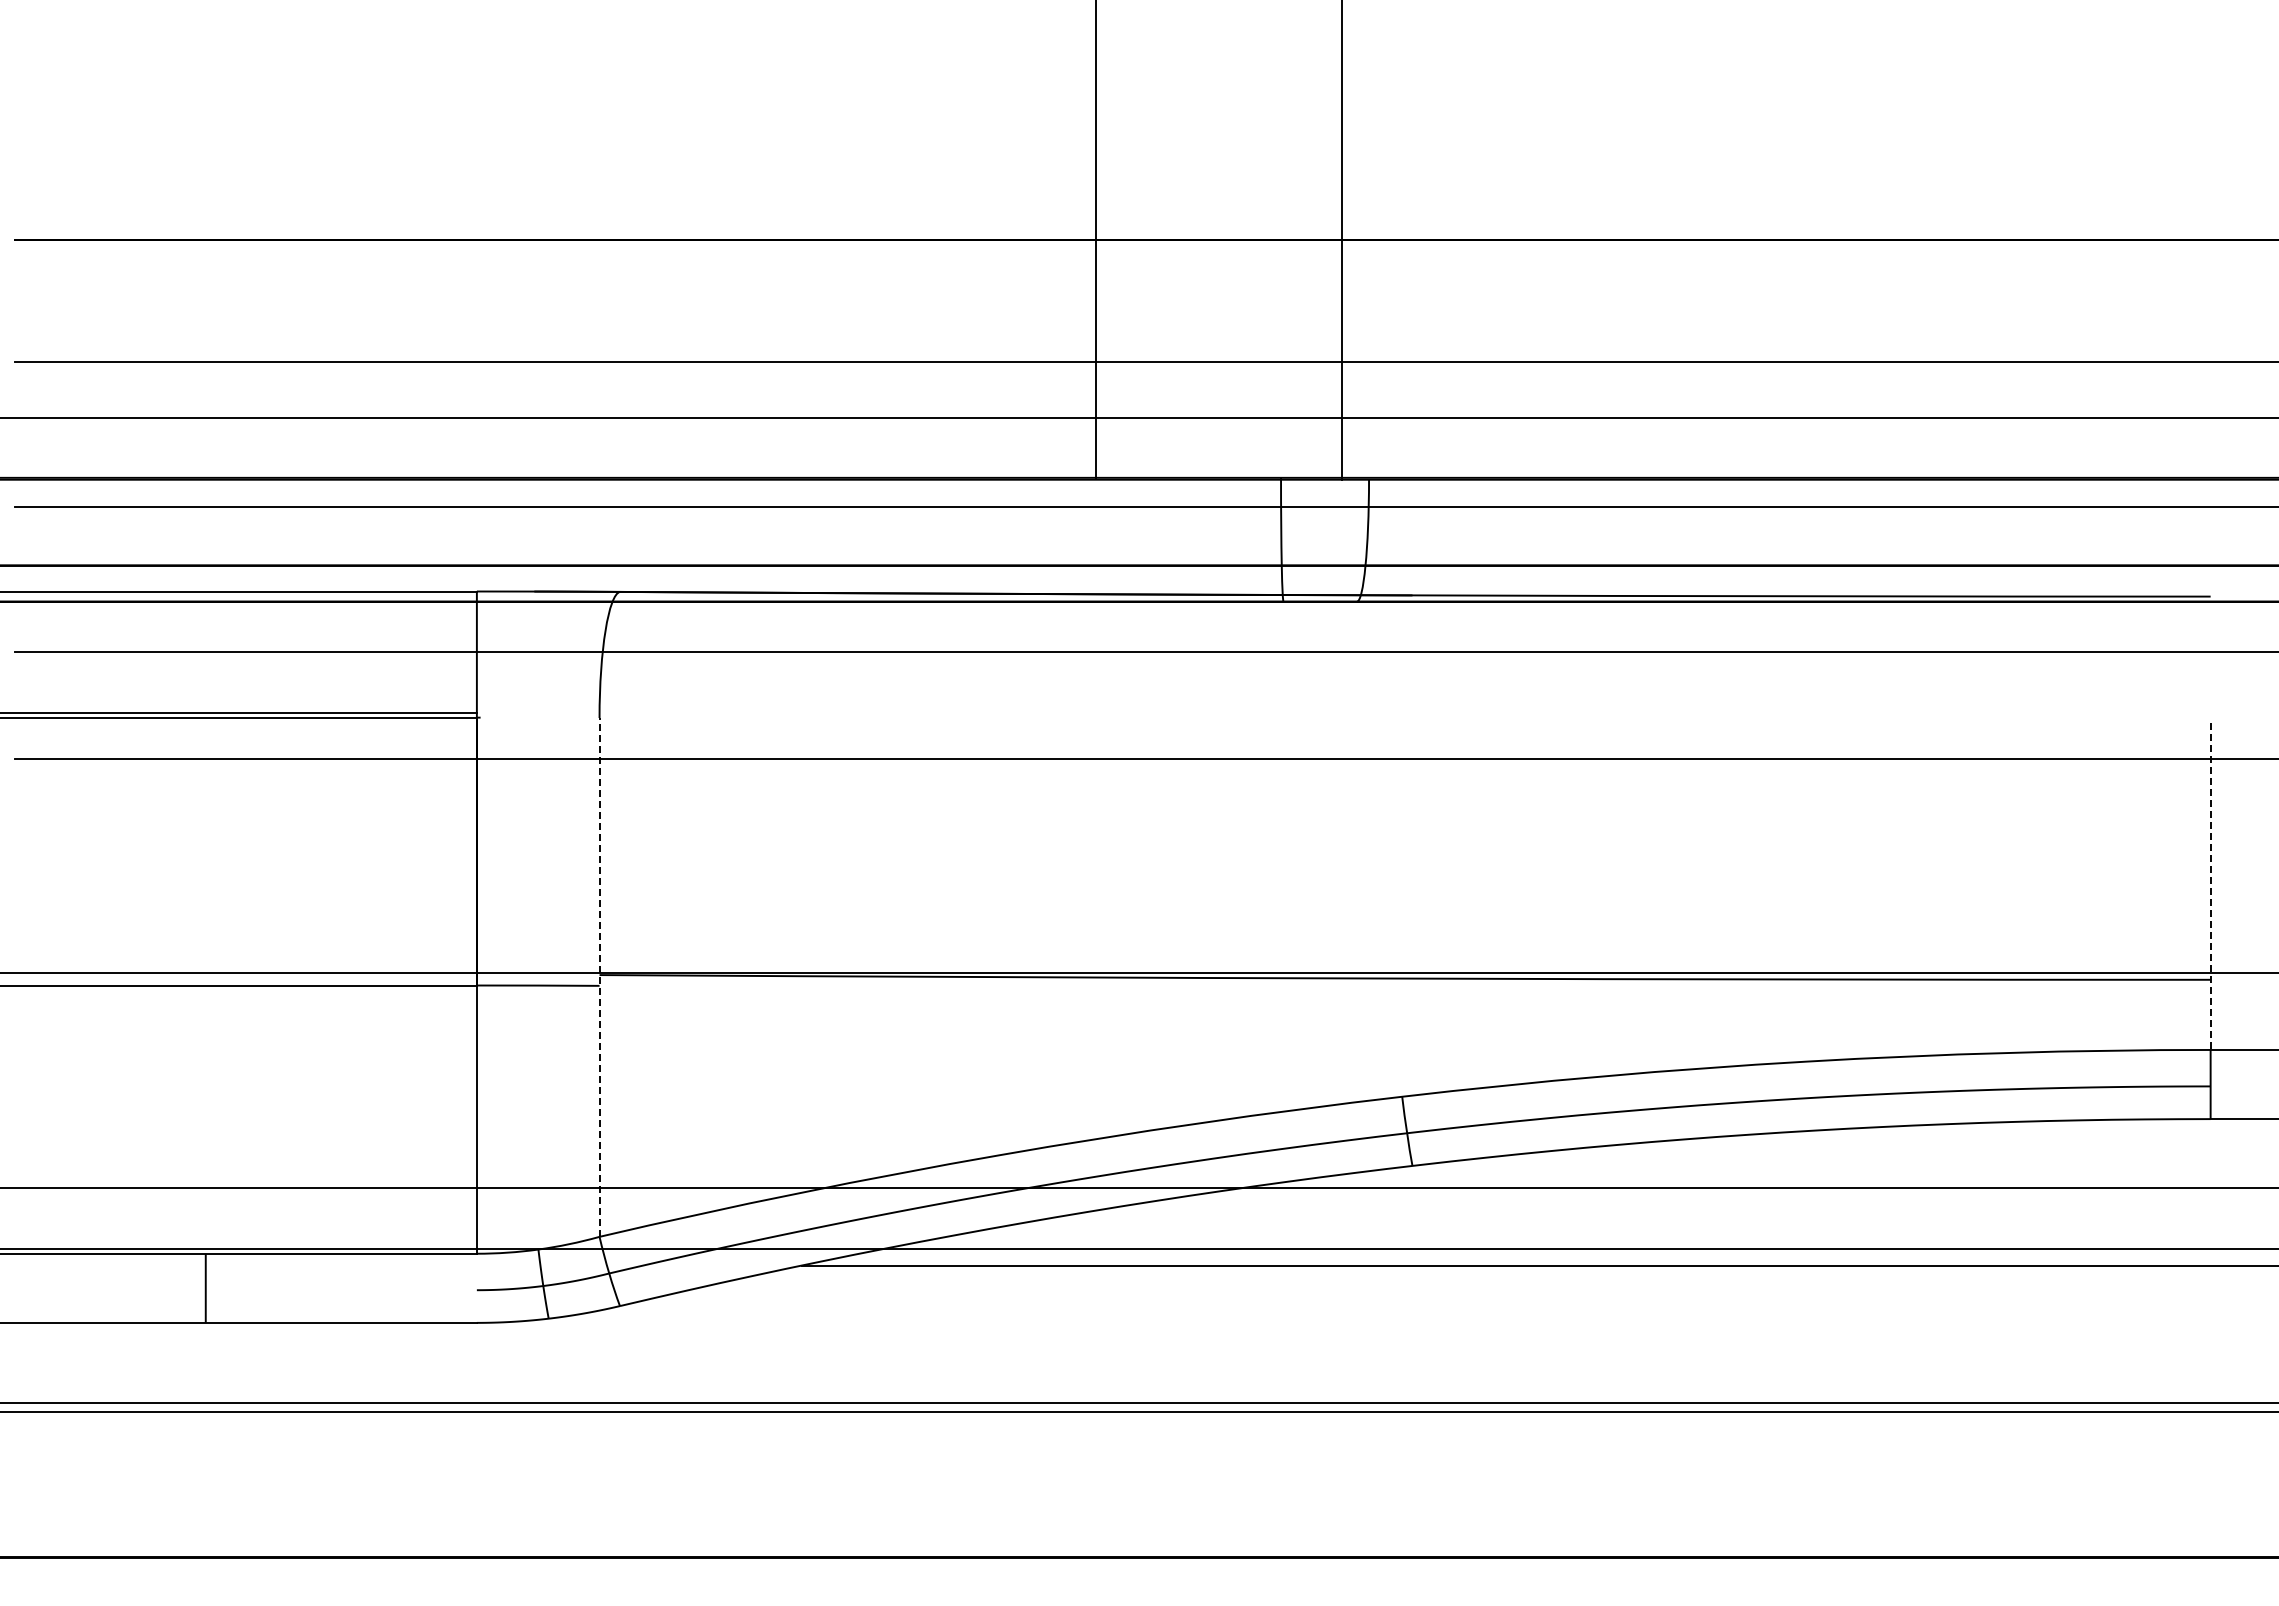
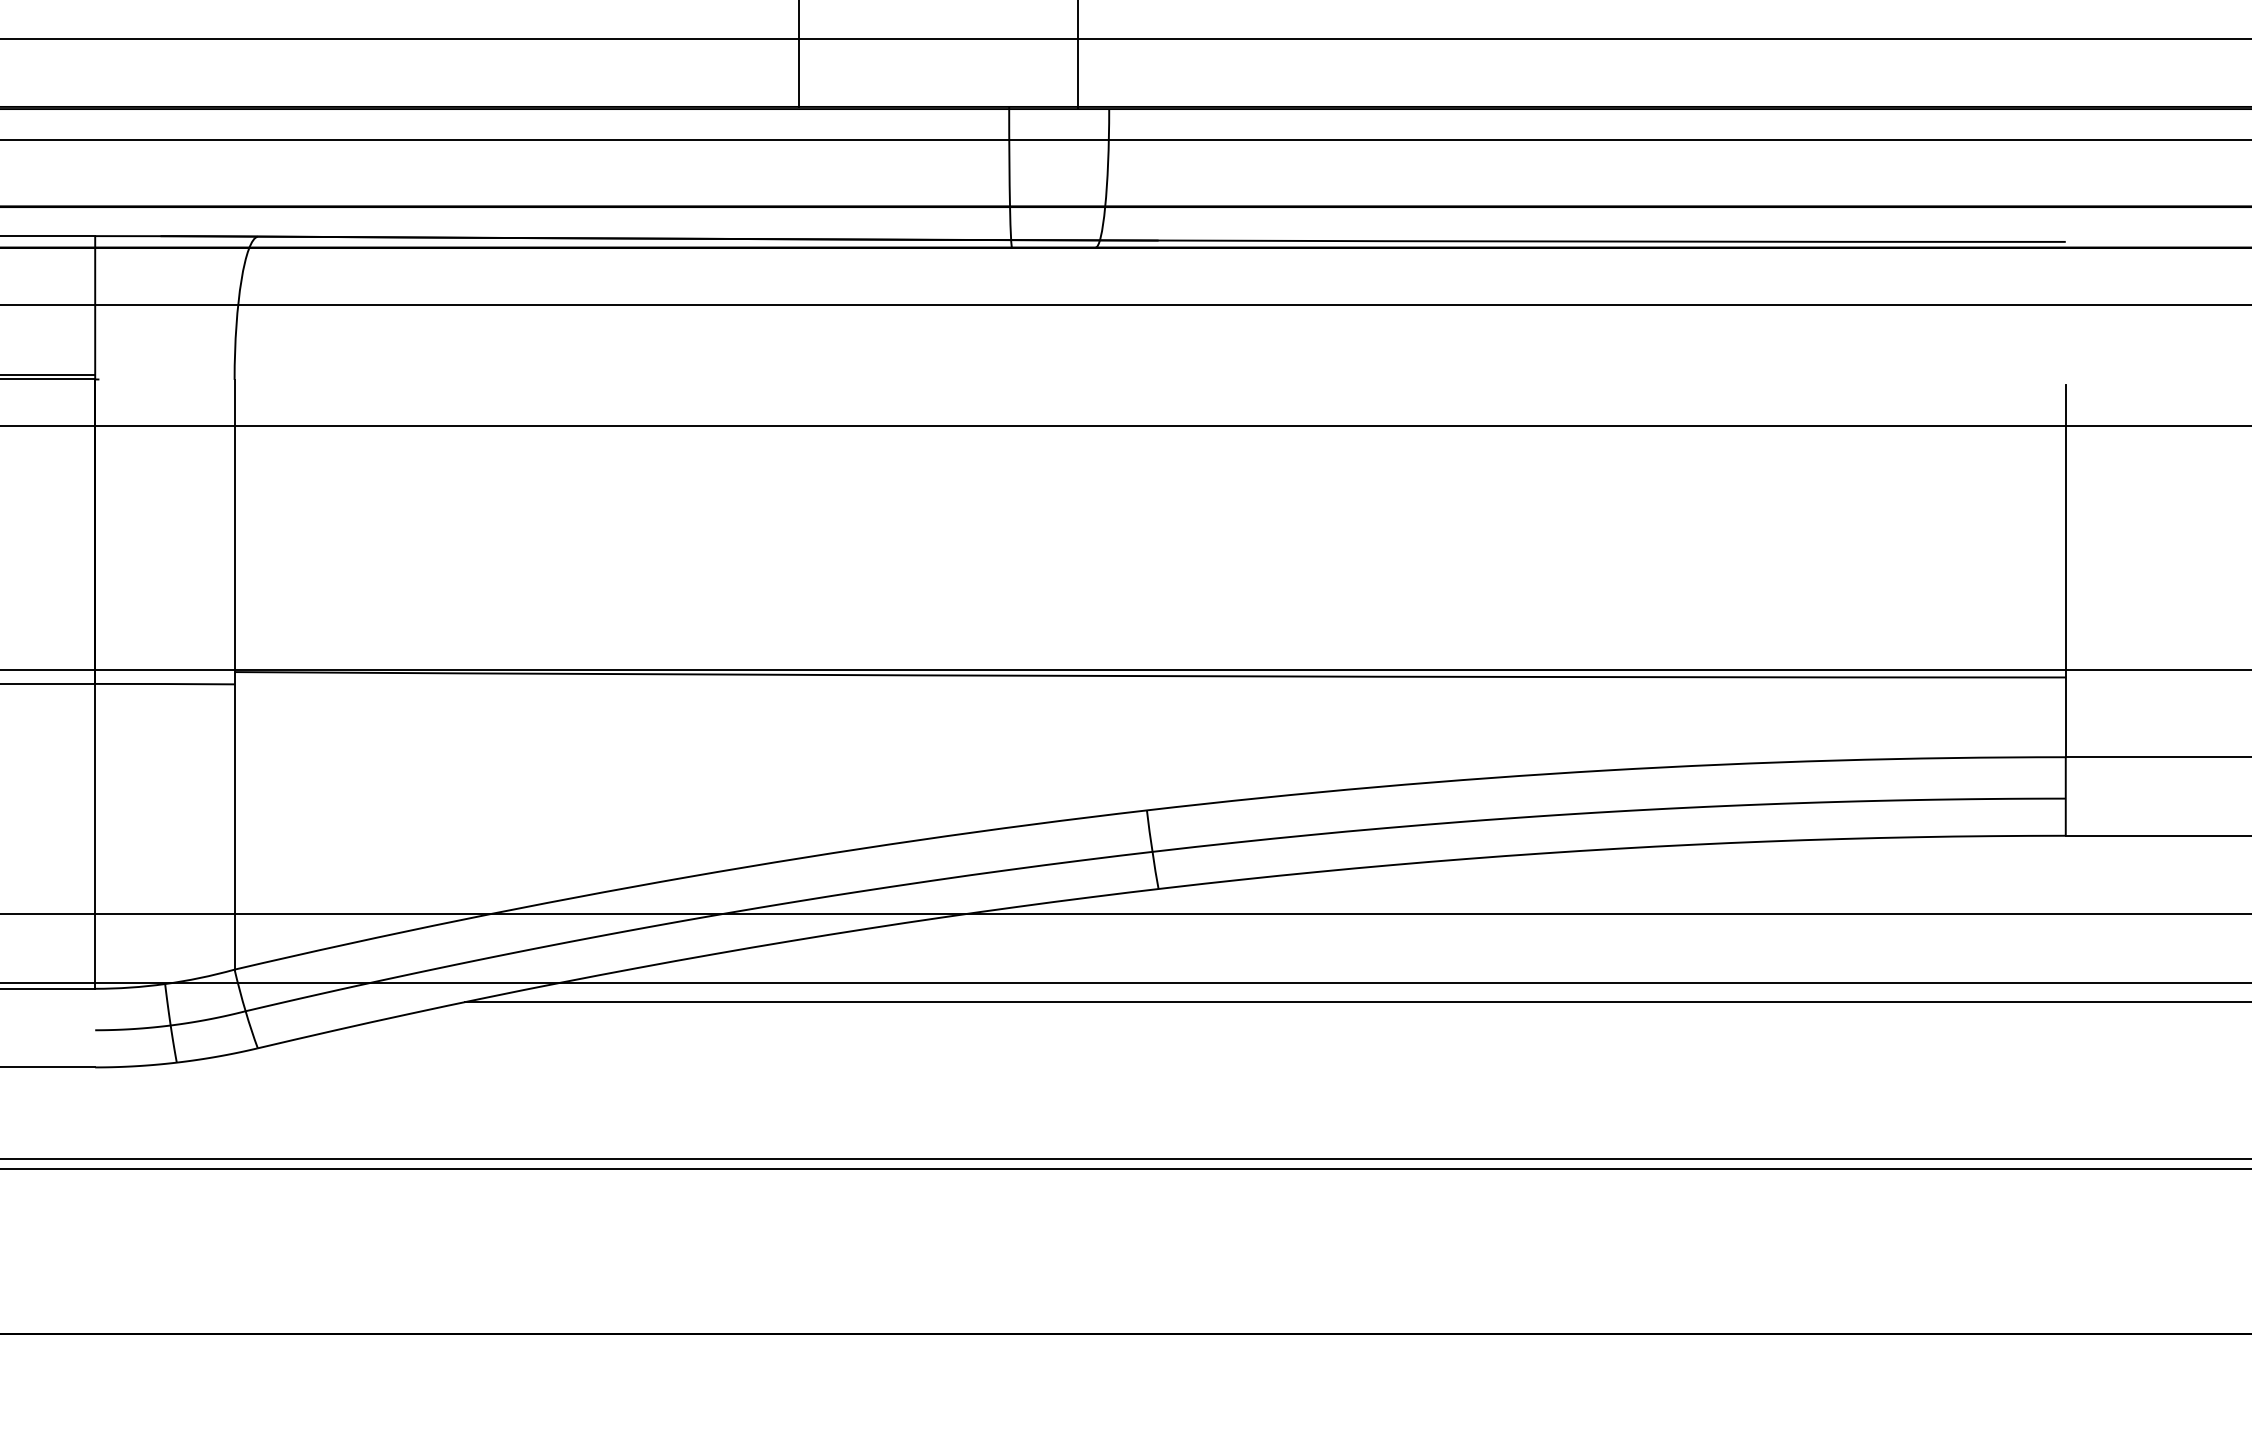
line: (2210, 886) -> (2065, 571), dashed -> solid
line: (599, 976) -> (234, 673), dashed -> solid

